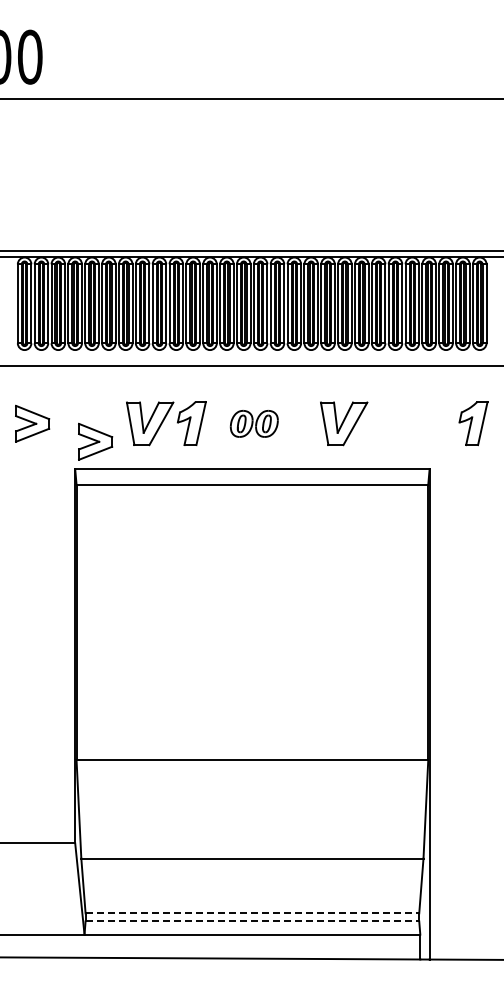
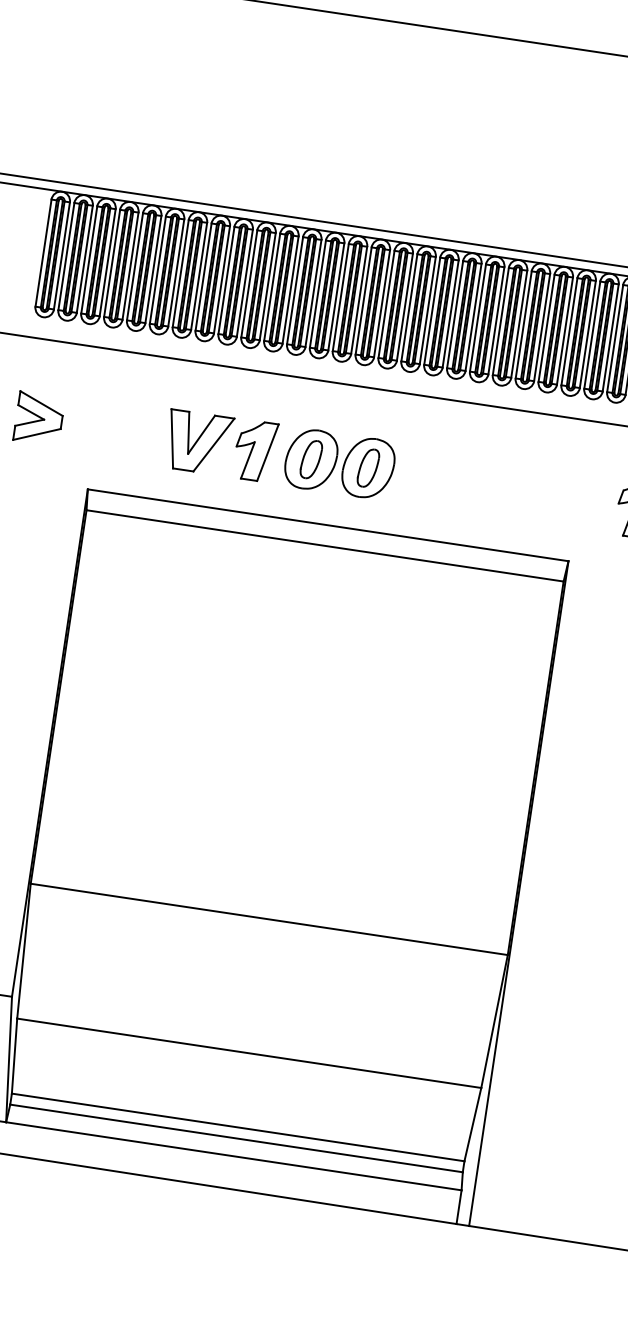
part: (254, 423) -> (340, 463), size x1.67
part: (344, 423) -> (462, 481), removed
part: (95, 441) -> (120, 455), removed
line: (252, 913) -> (238, 1127), dashed -> solid
line: (252, 921) -> (236, 1138), dashed -> solid

